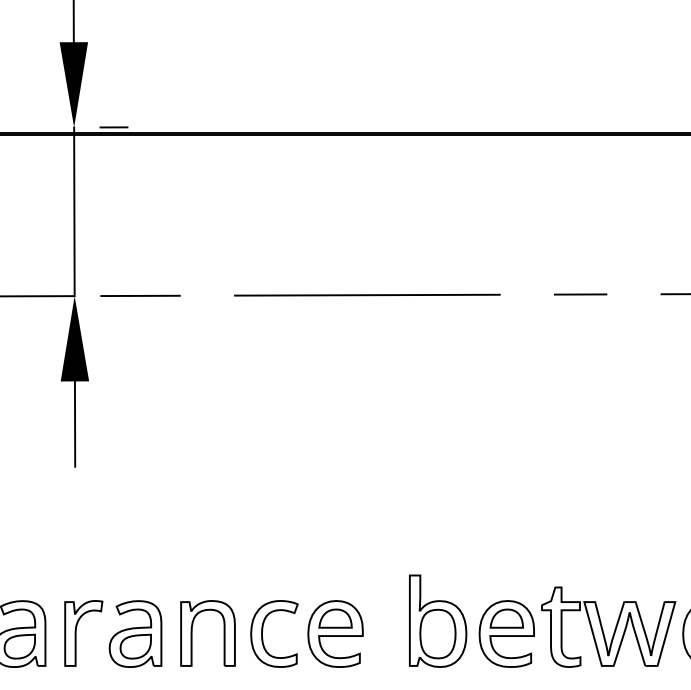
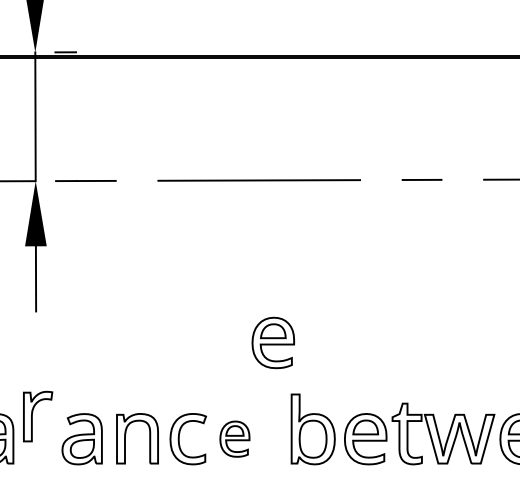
part: (385, 507) -> (273, 342), added
part: (76, 633) -> (32, 416), moved
part: (335, 633) -> (234, 438), size x0.7

